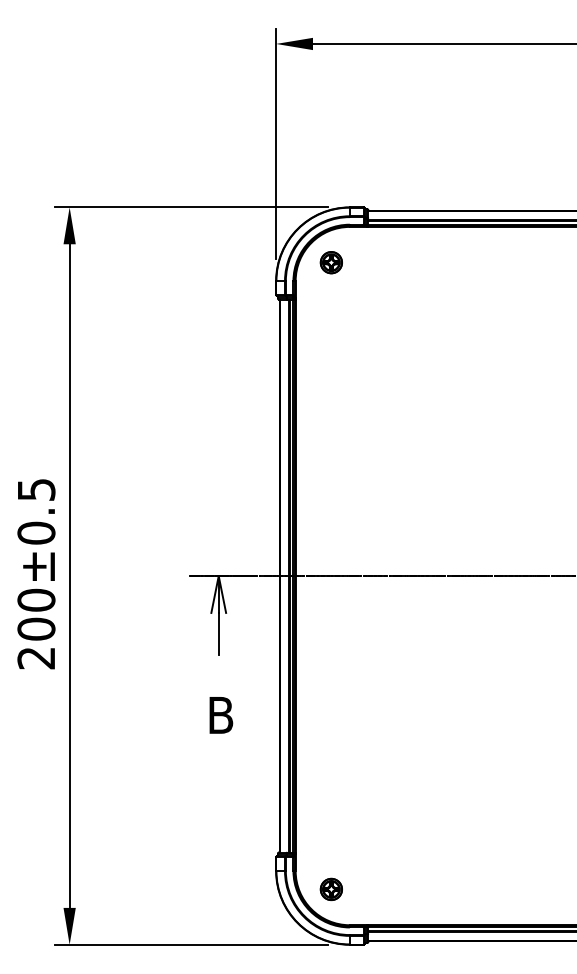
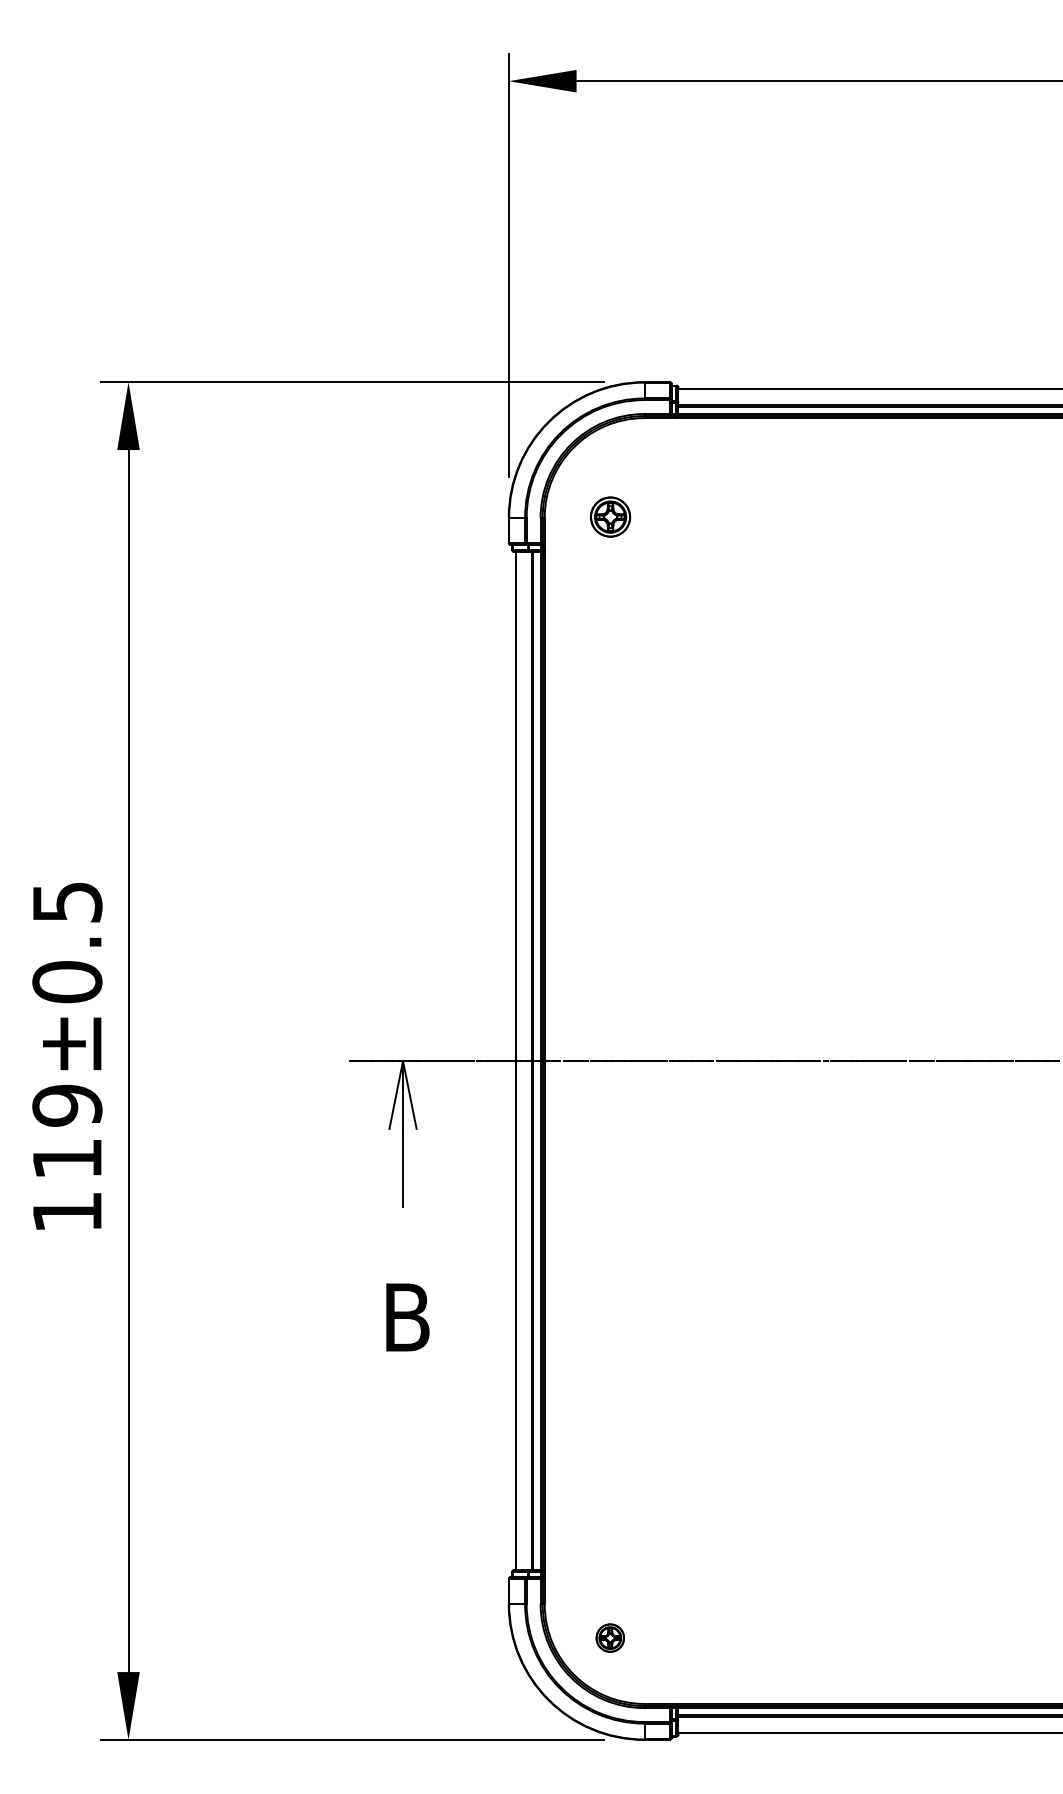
part: (330, 262) -> (608, 516), moved
text: (36, 628) -> (67, 1157), 200±0.5 -> 119±0.5
part: (330, 889) -> (608, 1638), size x0.7

